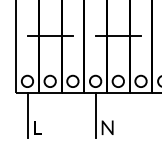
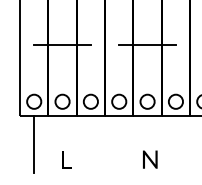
line: (95, 114) -> (119, 143), removed
text: (37, 127) -> (66, 159), moved
text: (107, 127) -> (150, 159), moved

